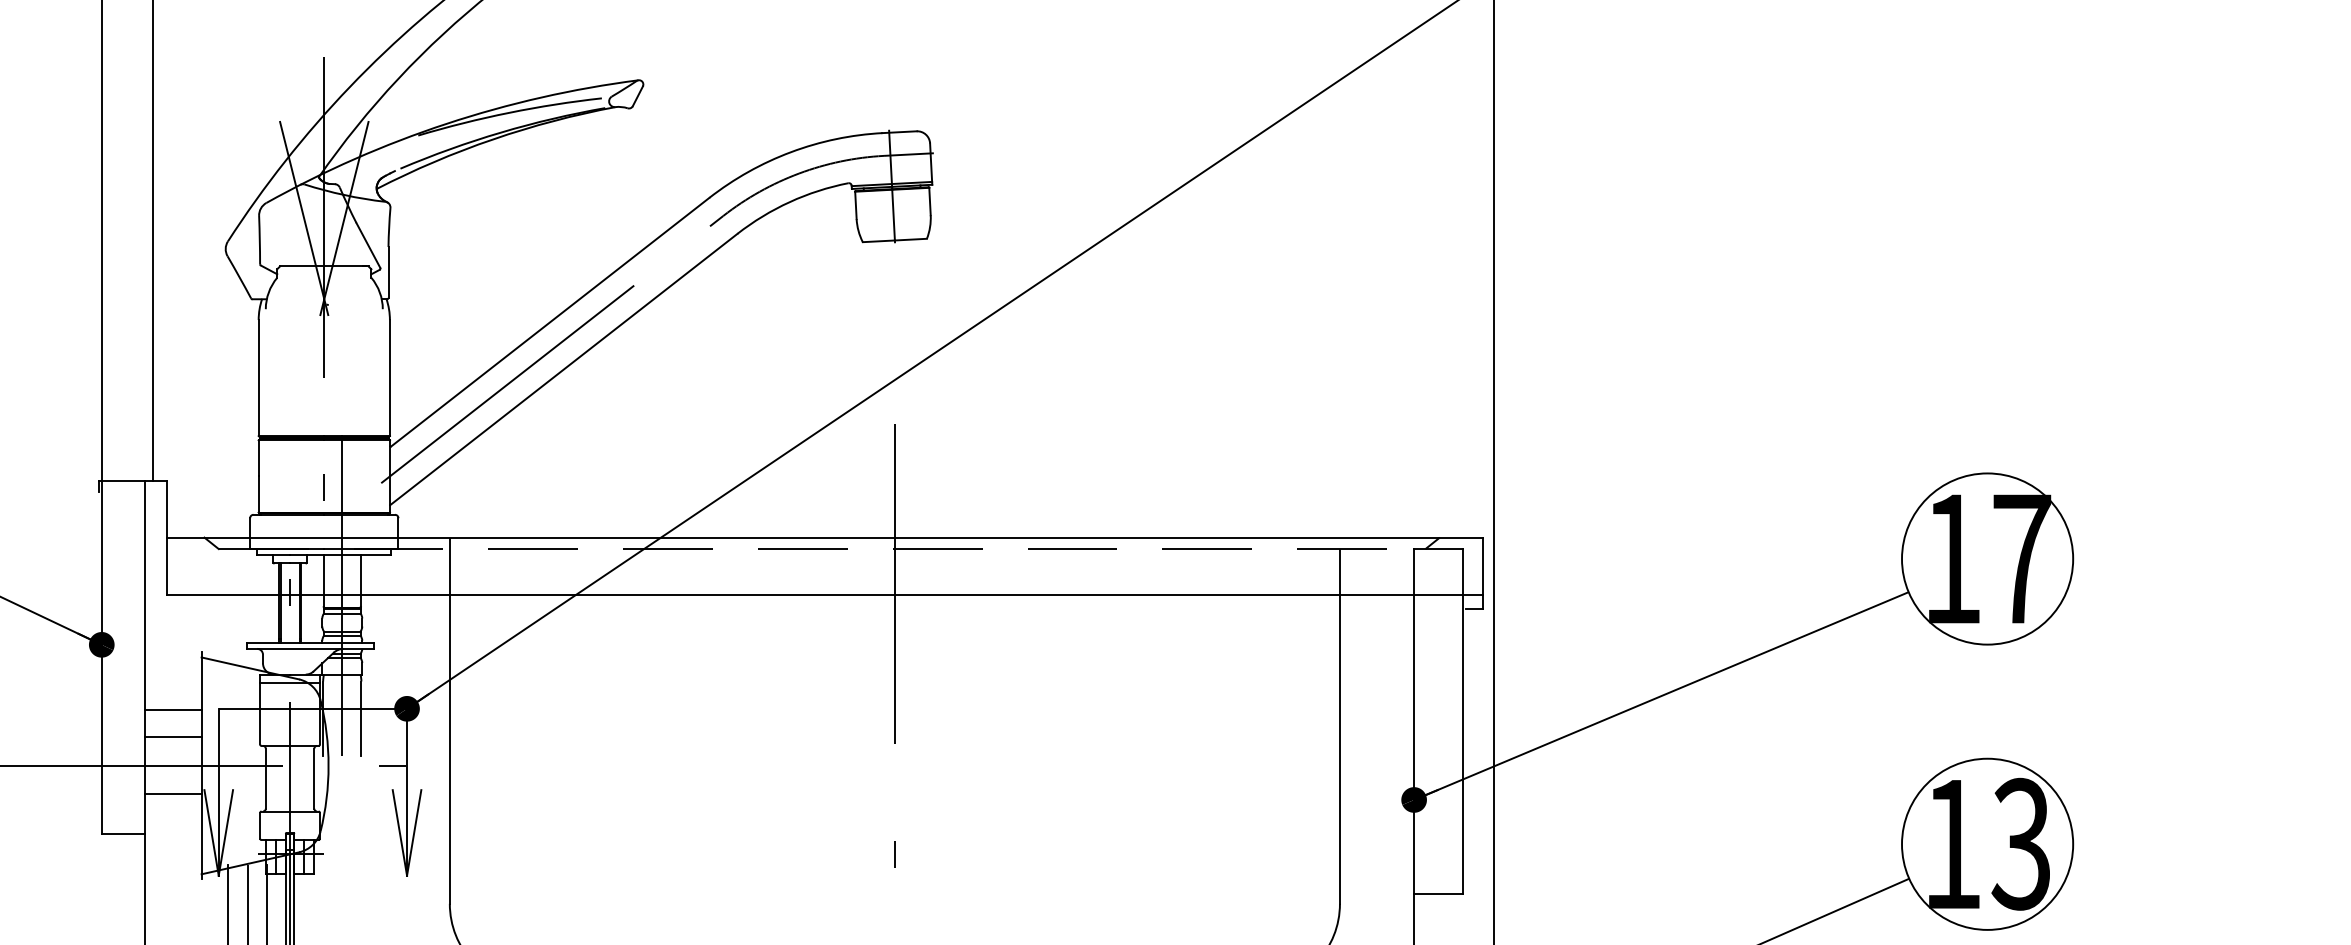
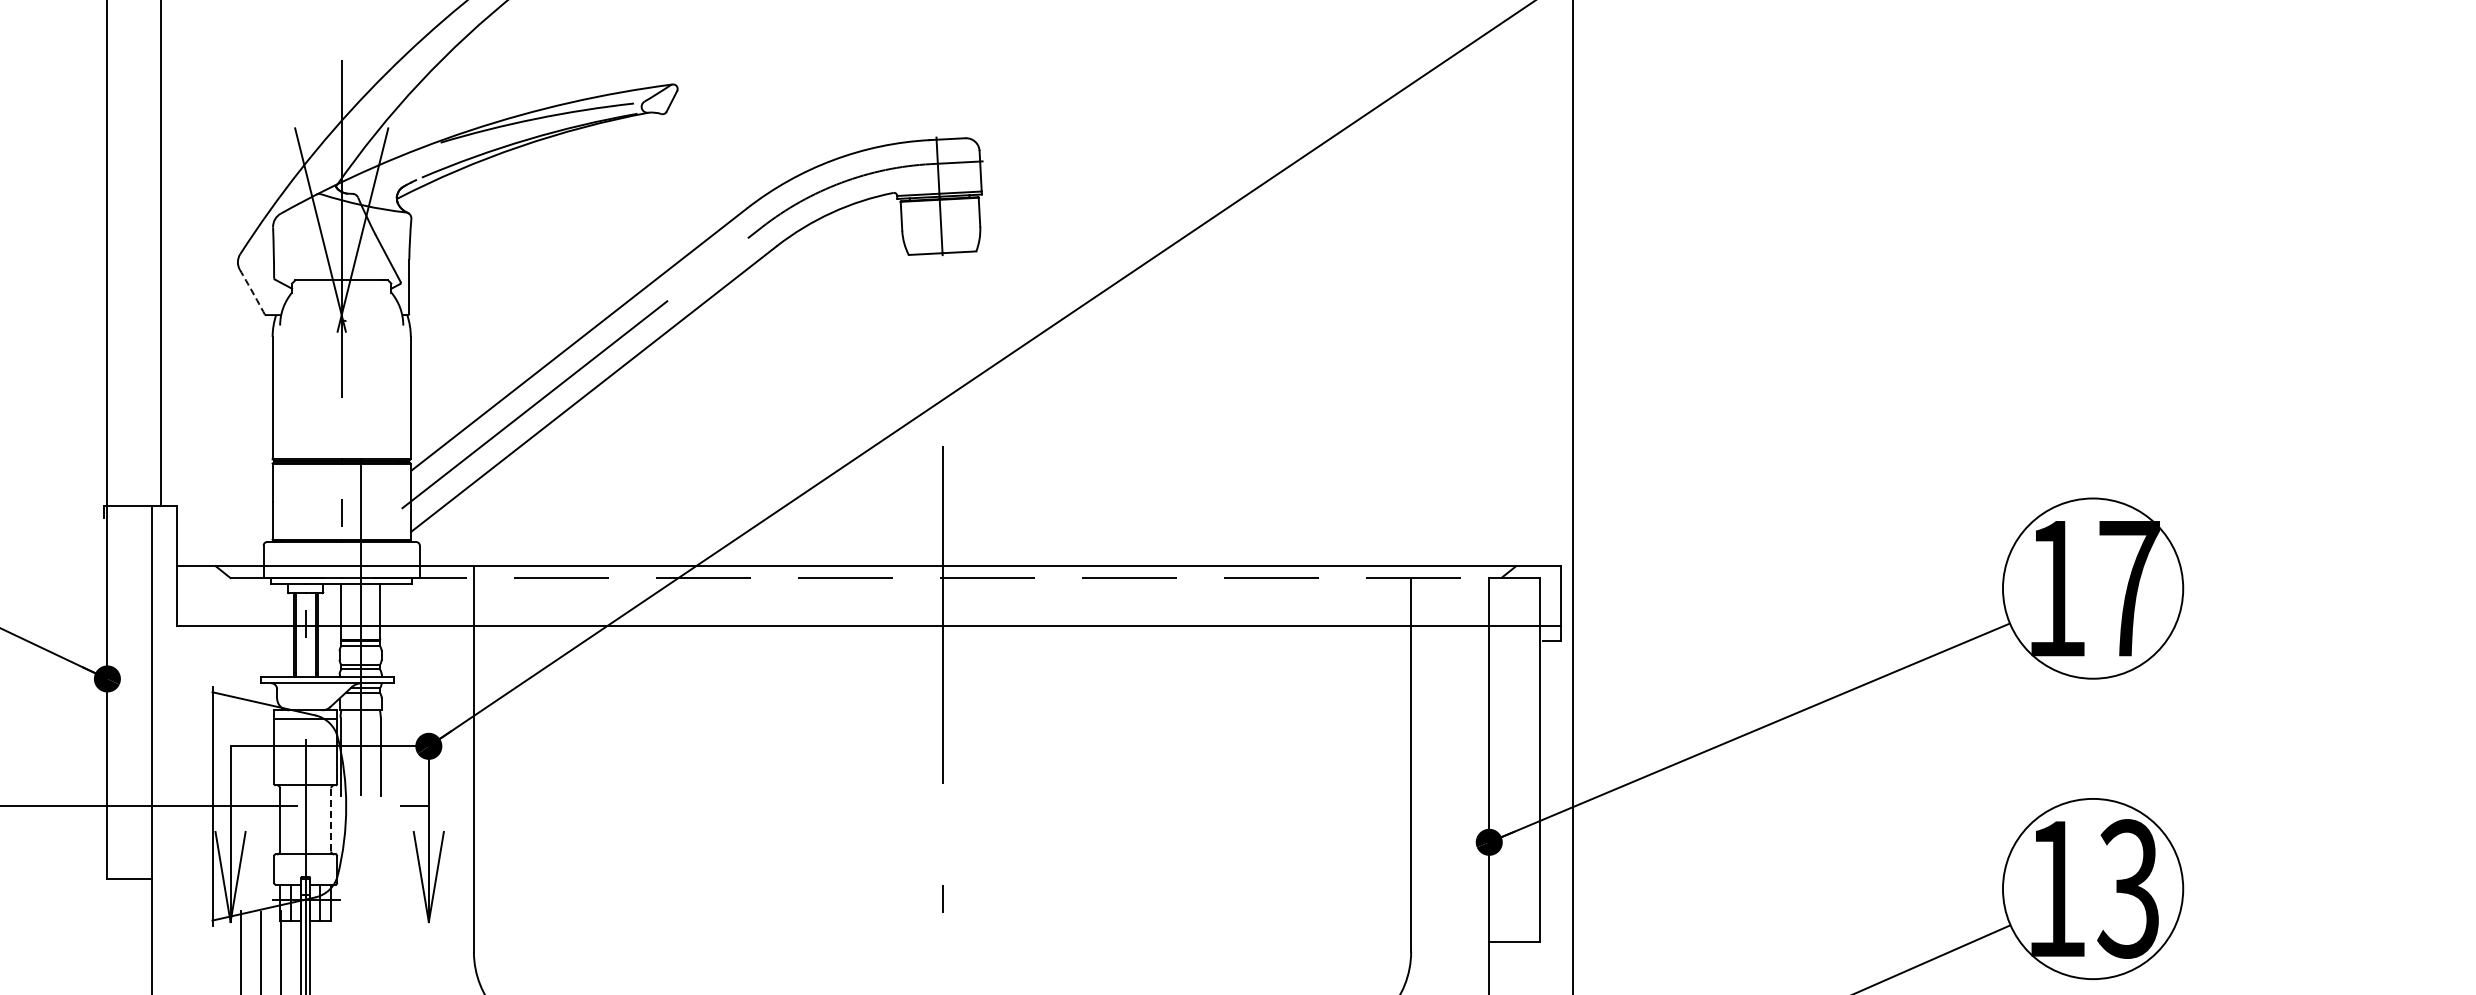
arc: (239, 276) -> (252, 291), solid -> dashed
line: (173, 709) -> (182, 747), removed
line: (173, 737) -> (182, 776), removed
line: (314, 778) -> (331, 819), solid -> dashed
line: (173, 794) -> (182, 836), removed

